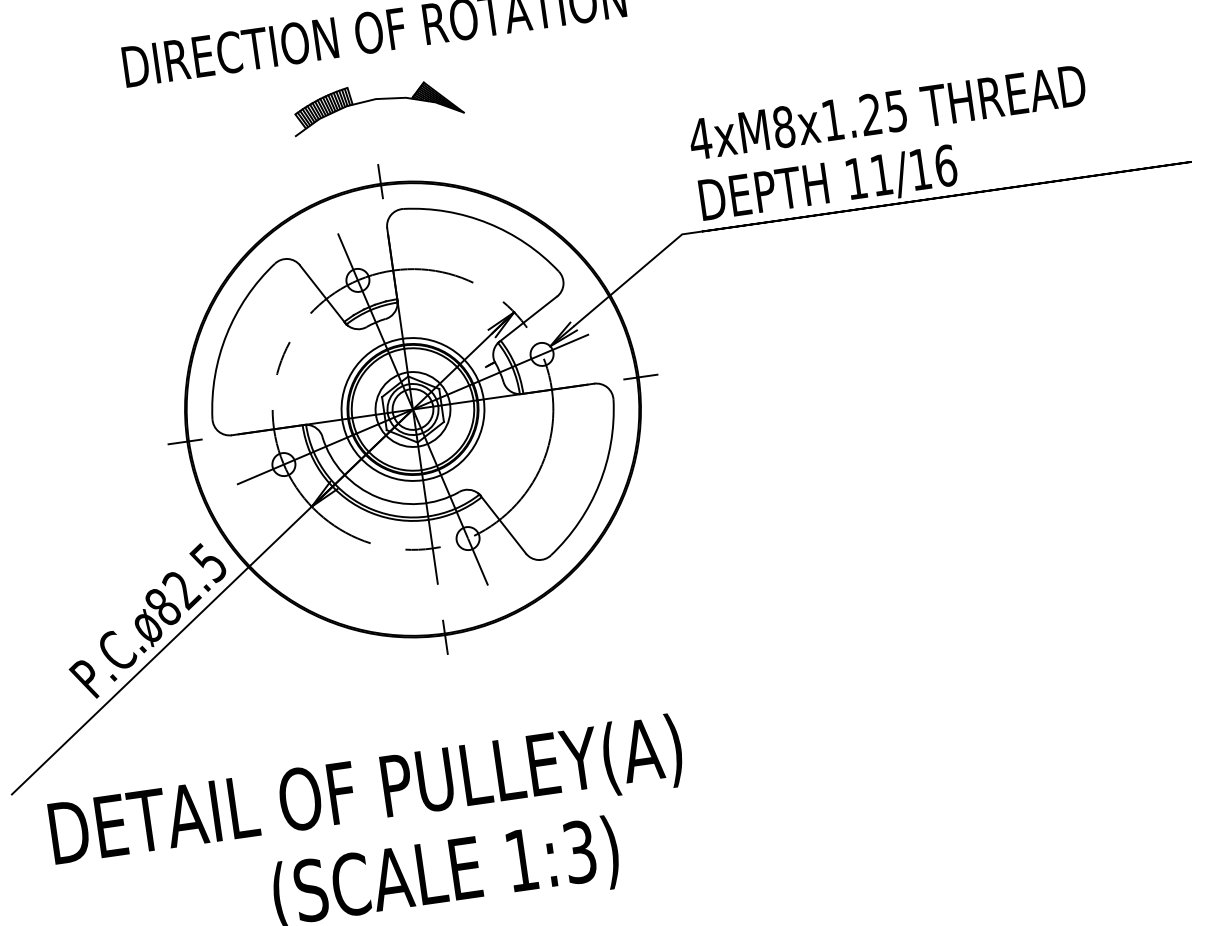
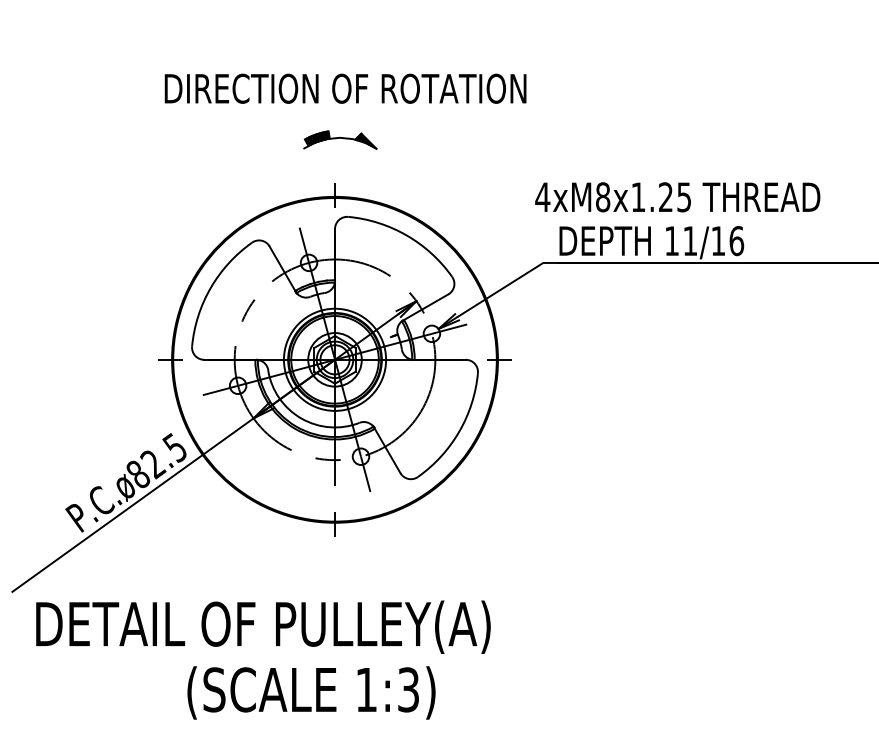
part: (375, 103) -> (339, 139), size x0.6
text: (887, 112) -> (677, 197), moved

